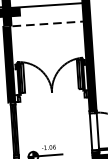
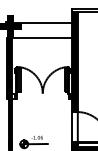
line: (48, 23) -> (43, 37), dashed -> solid

